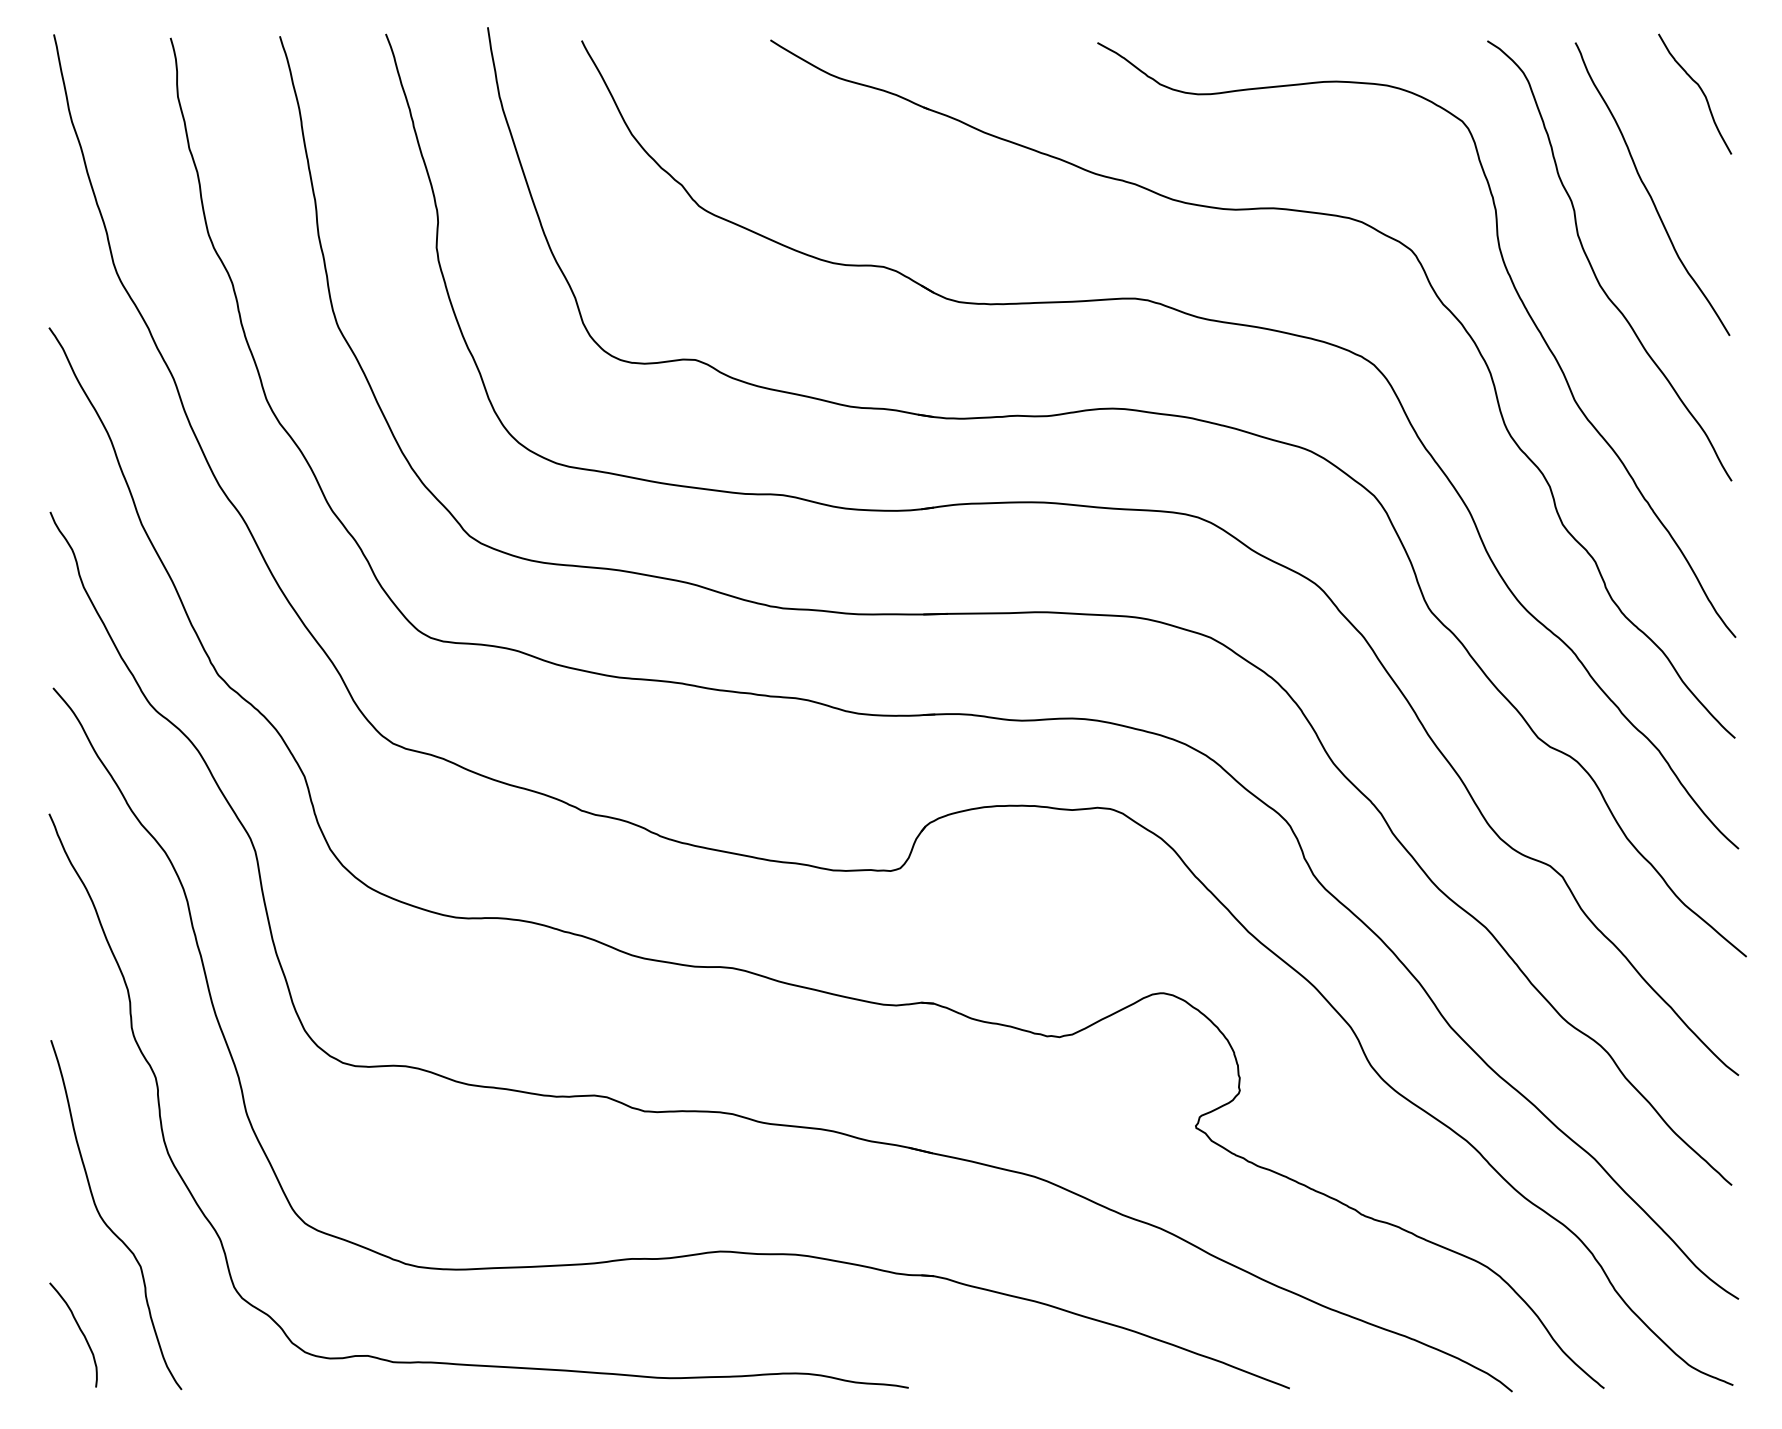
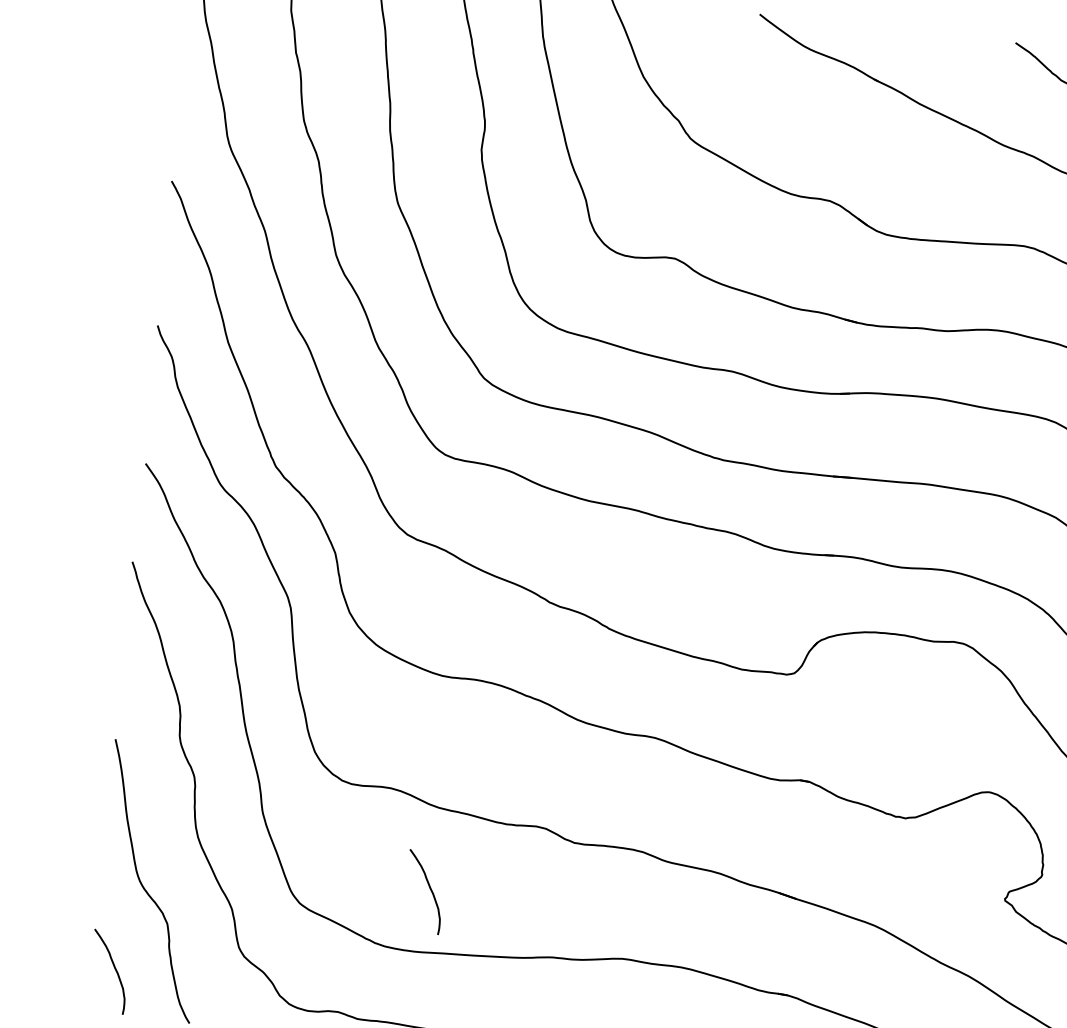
curve: (468, 1189) -> (430, 889), added

